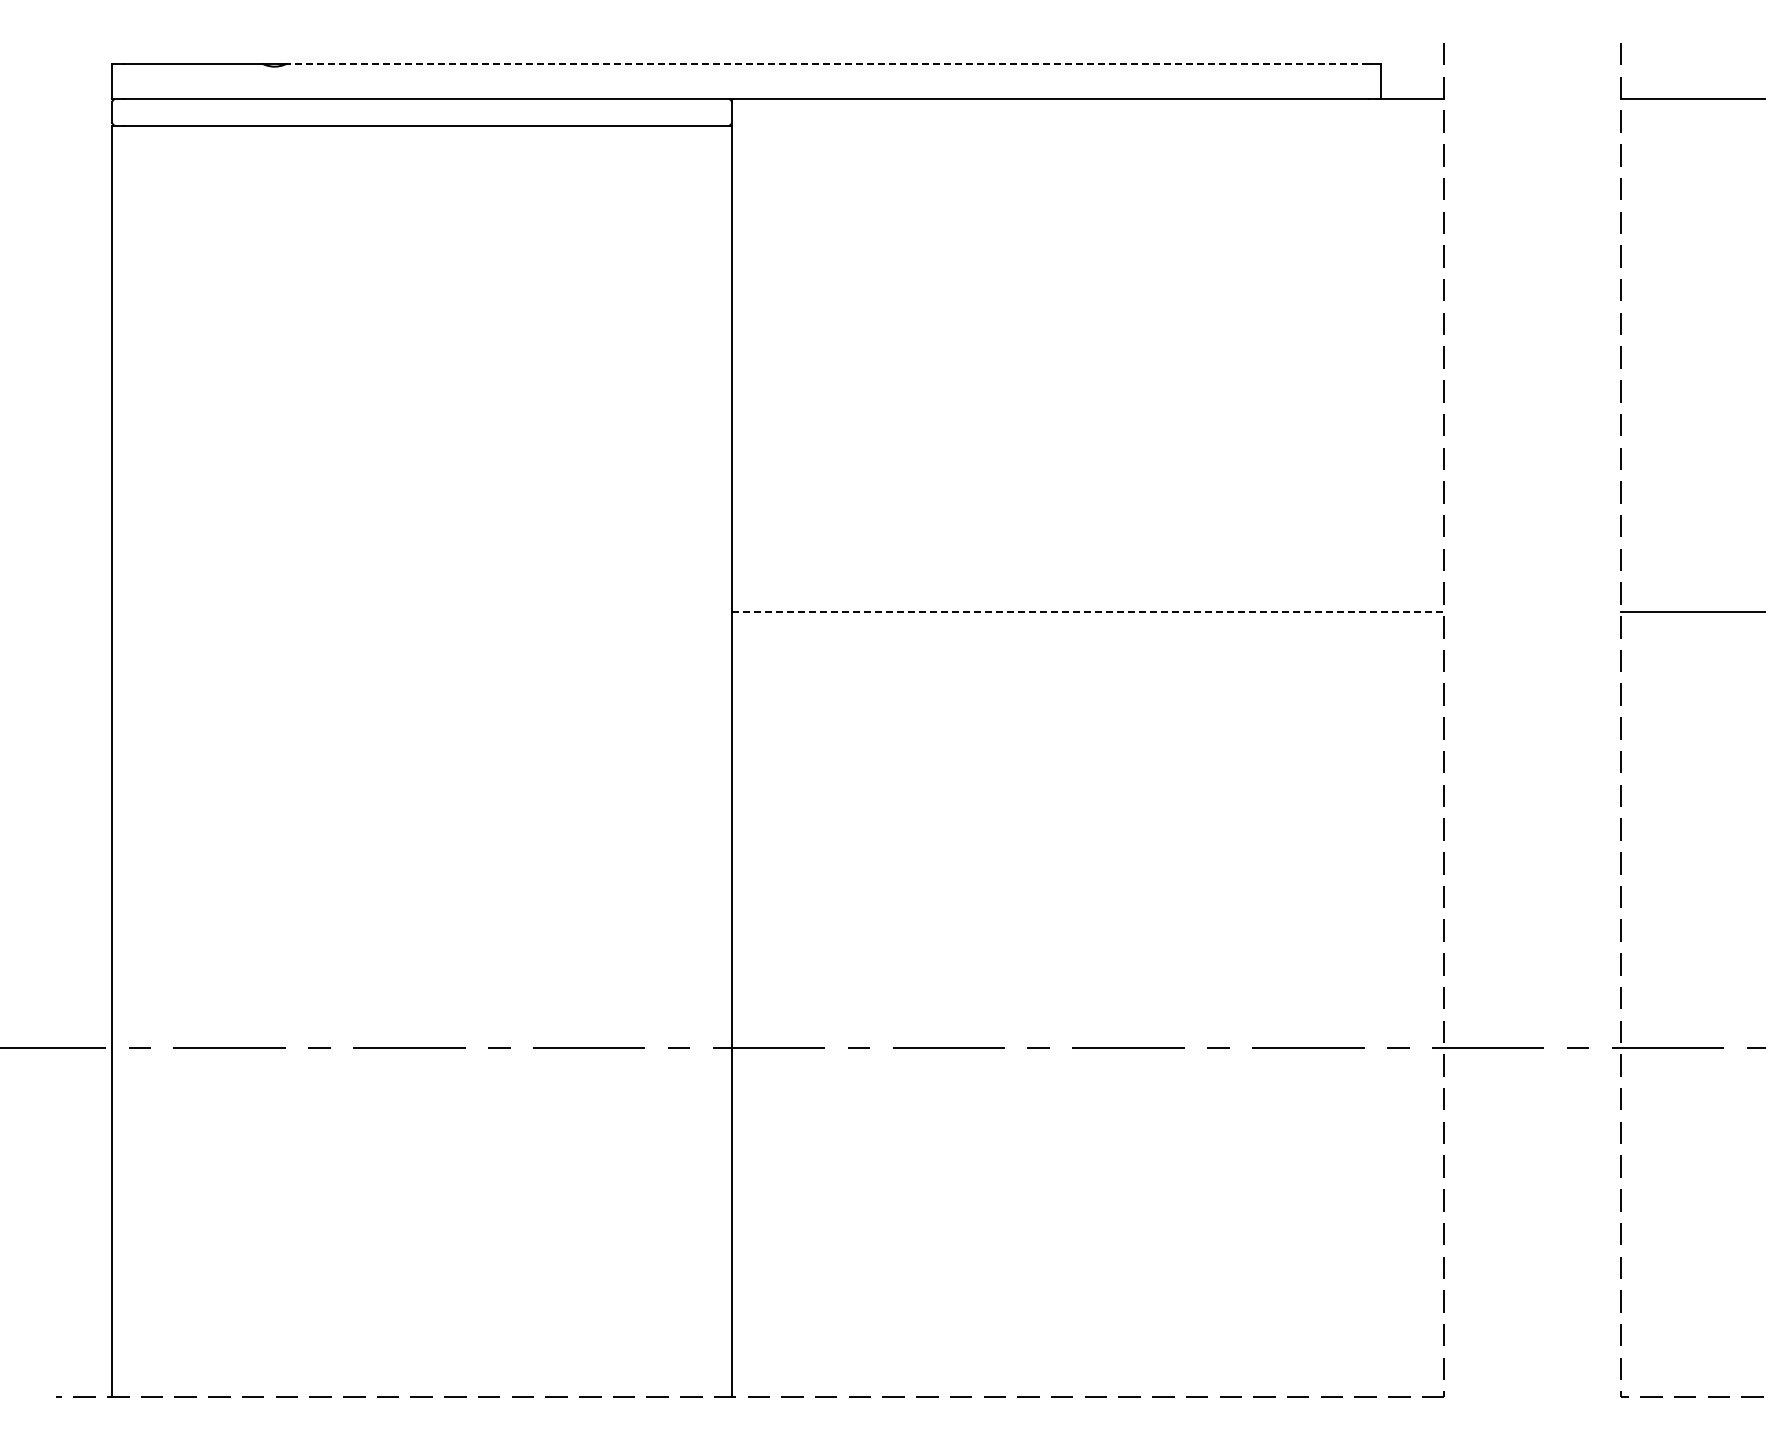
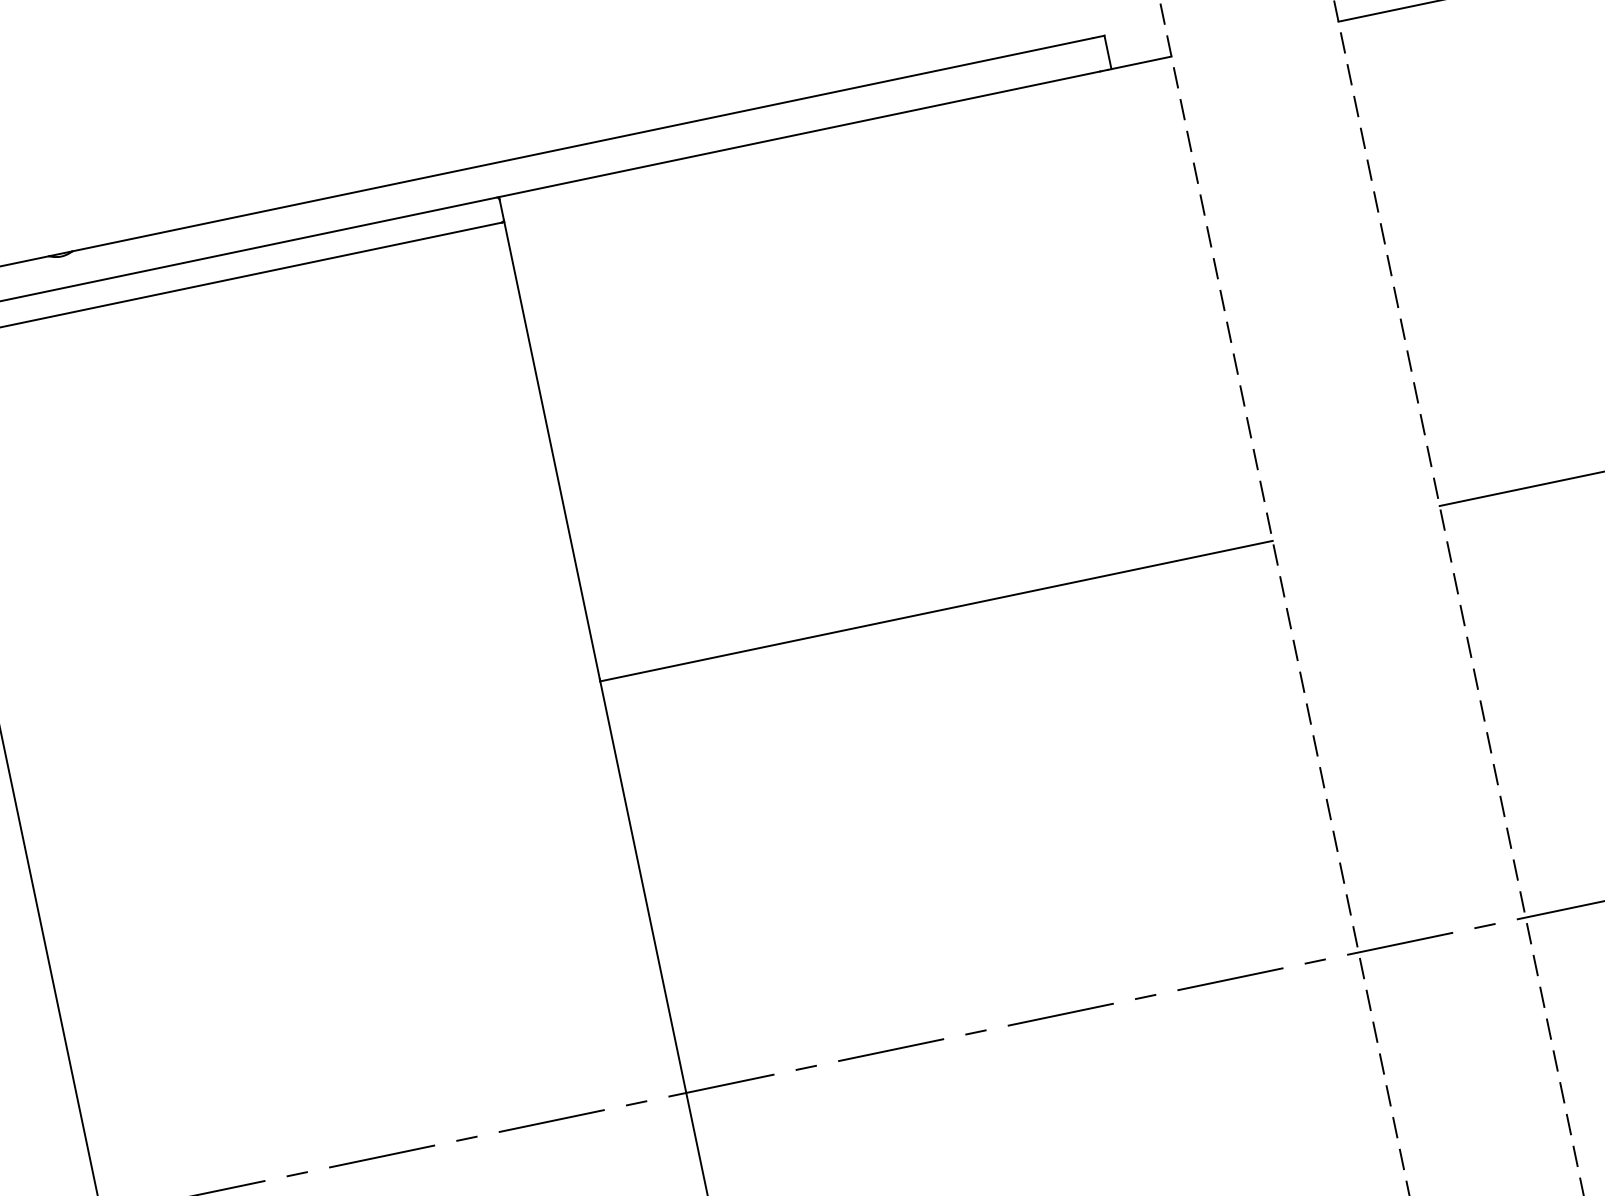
line: (827, 63) -> (582, 144), dashed -> solid
line: (1088, 612) -> (936, 611), dashed -> solid

